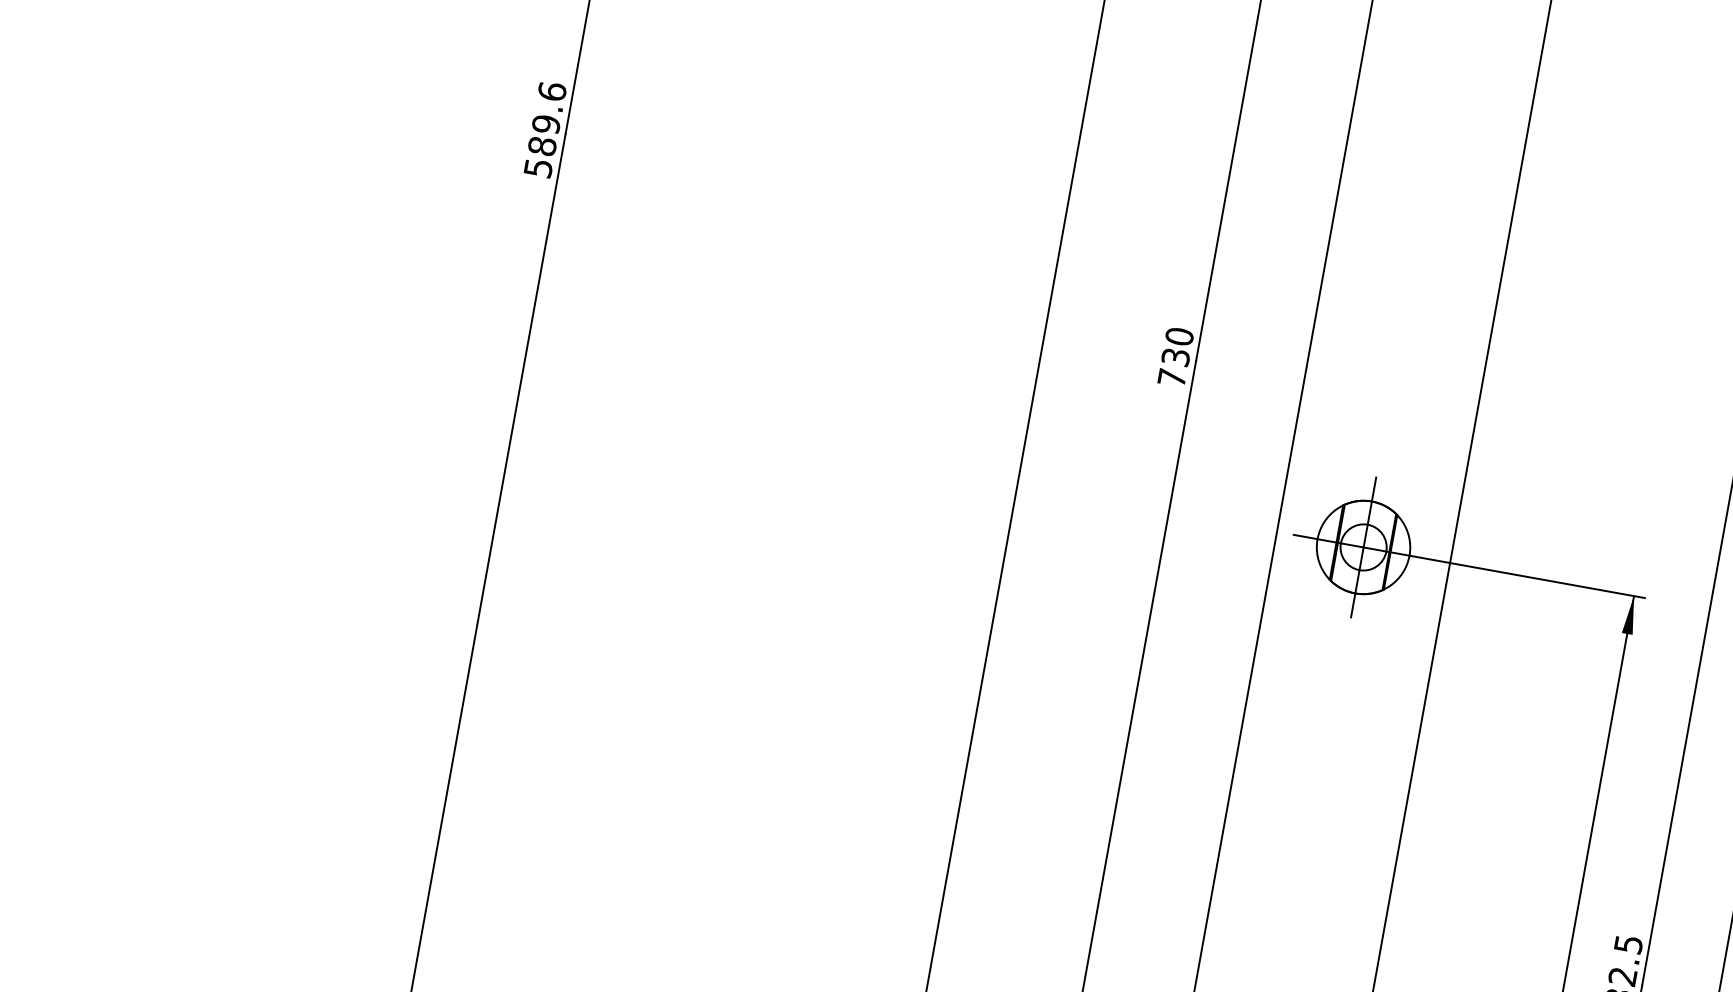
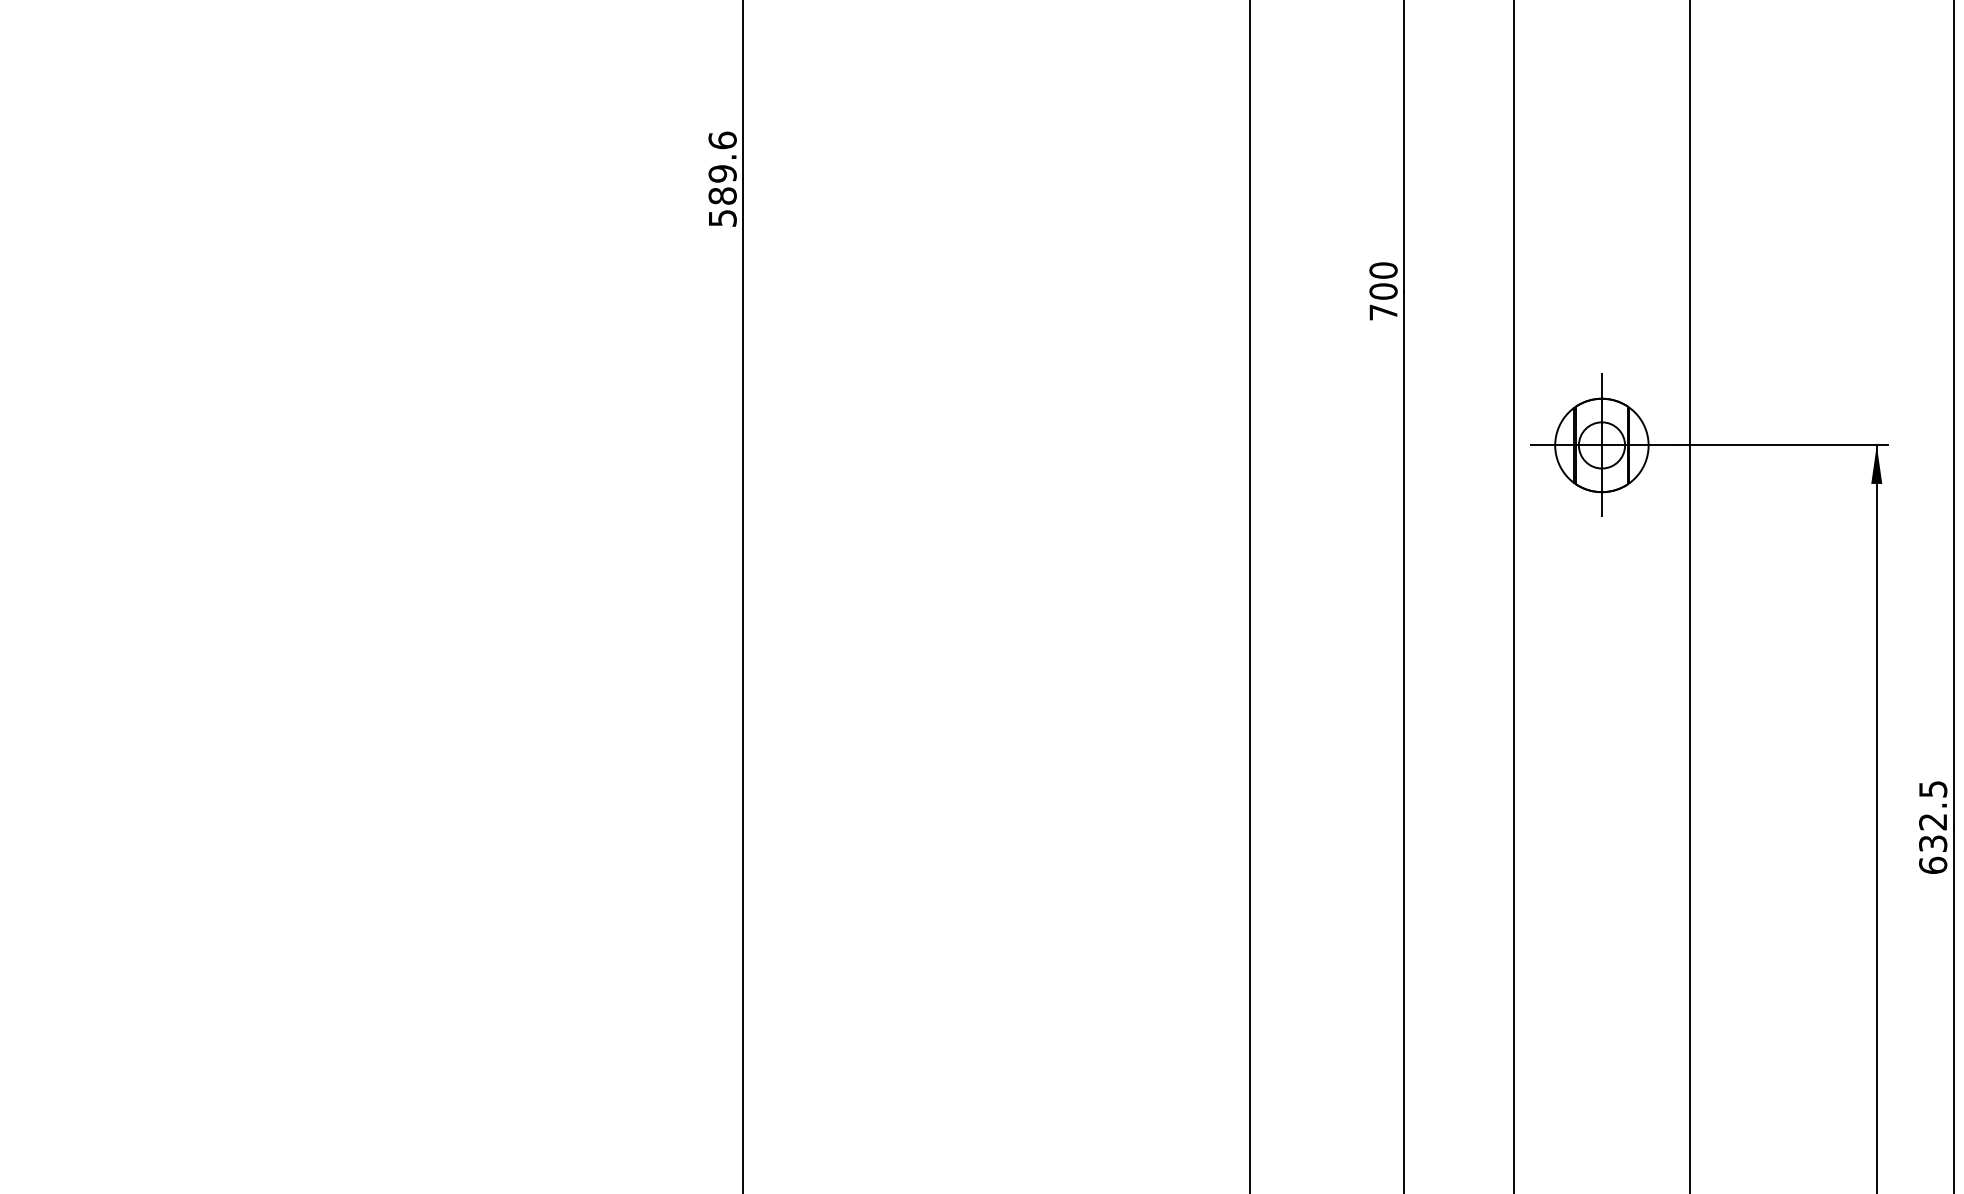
text: (1175, 357) -> (1383, 291), 730 -> 700

